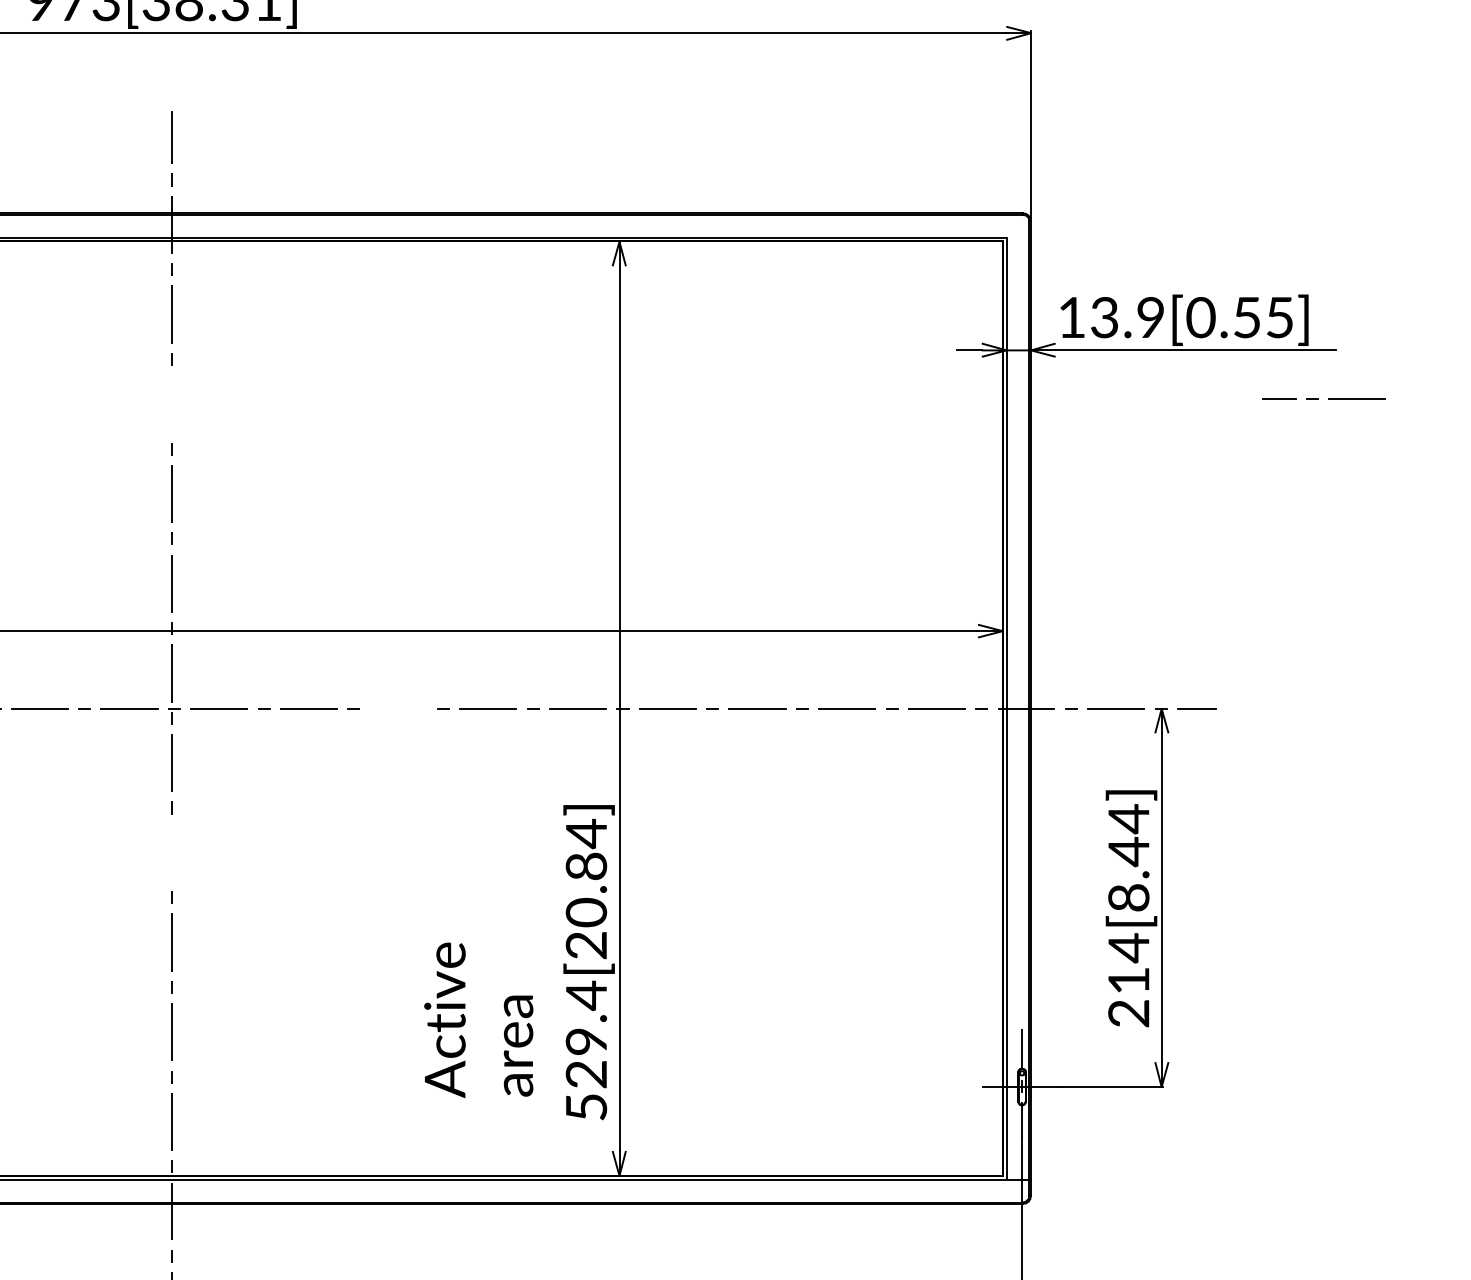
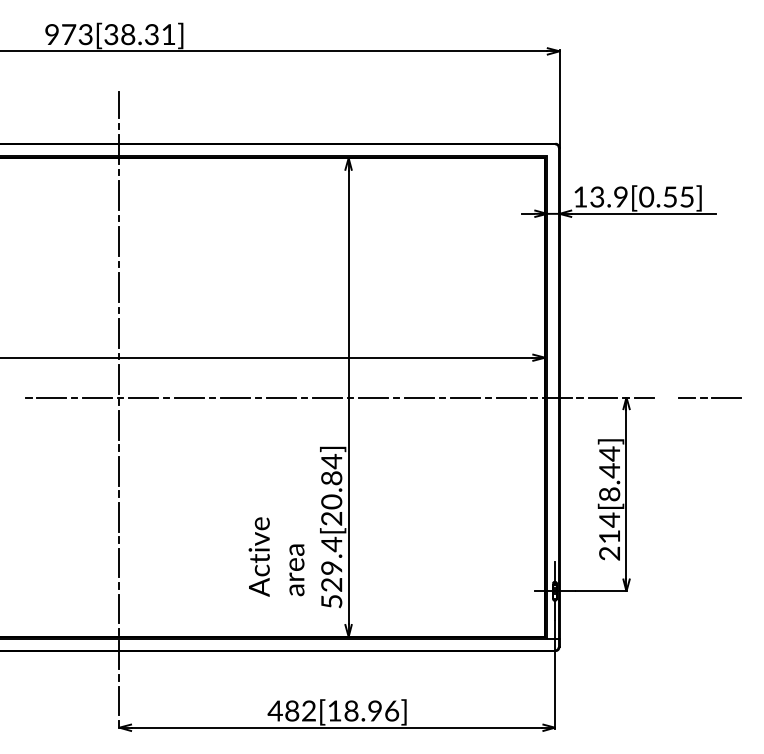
line: (1319, 398) -> (707, 397), moved
line: (172, 404) -> (119, 241), added
line: (398, 708) -> (235, 397), added
line: (172, 851) -> (119, 470), added

